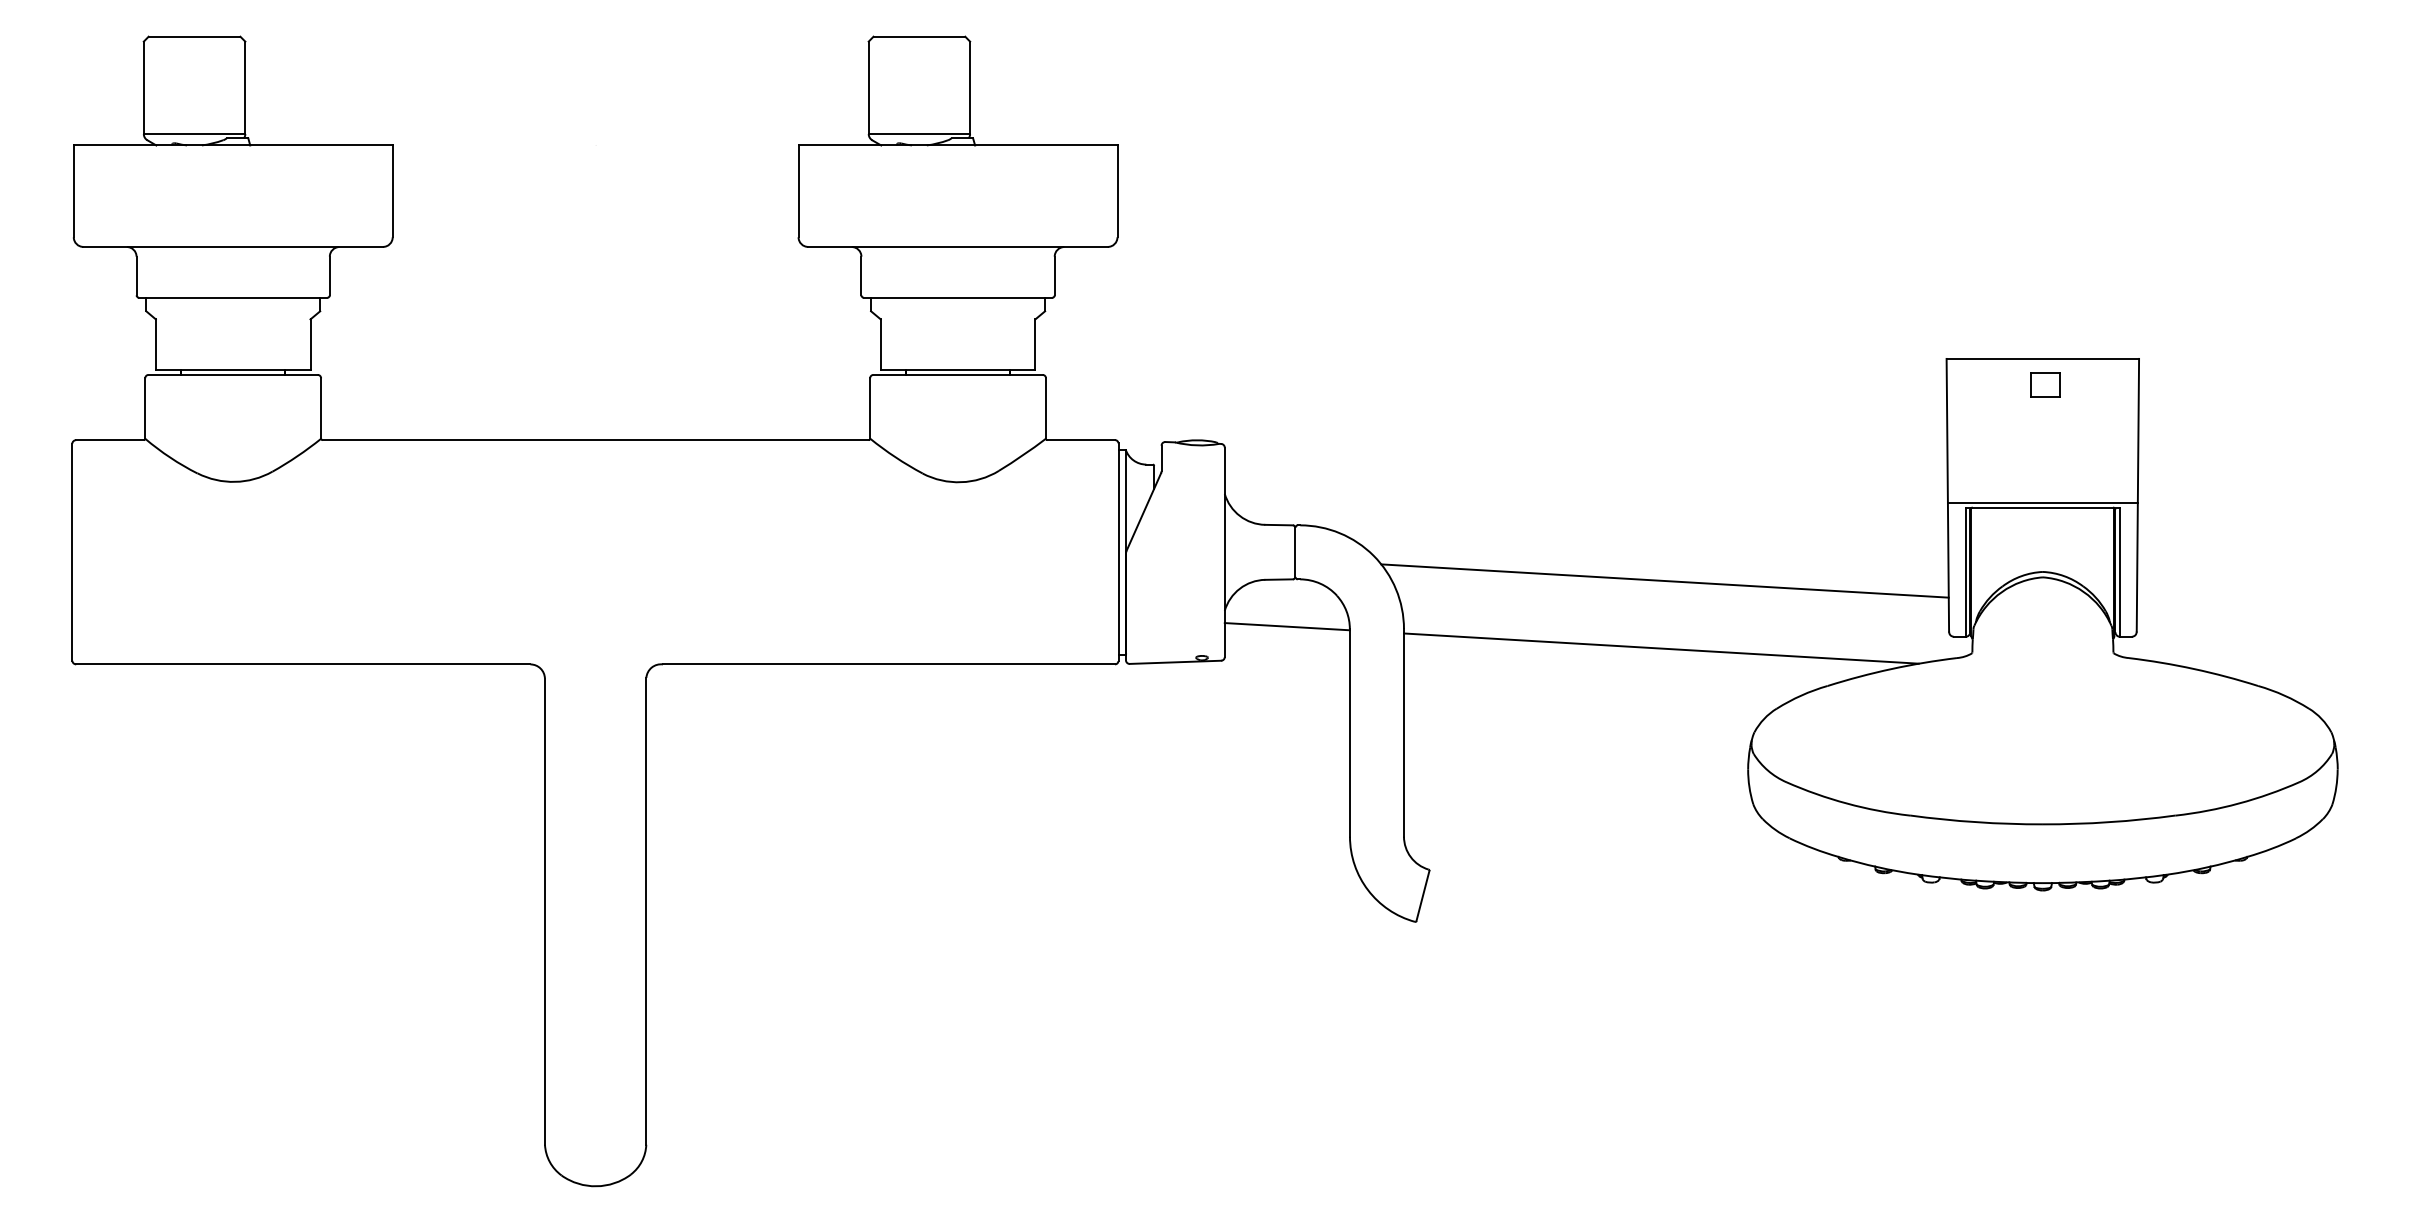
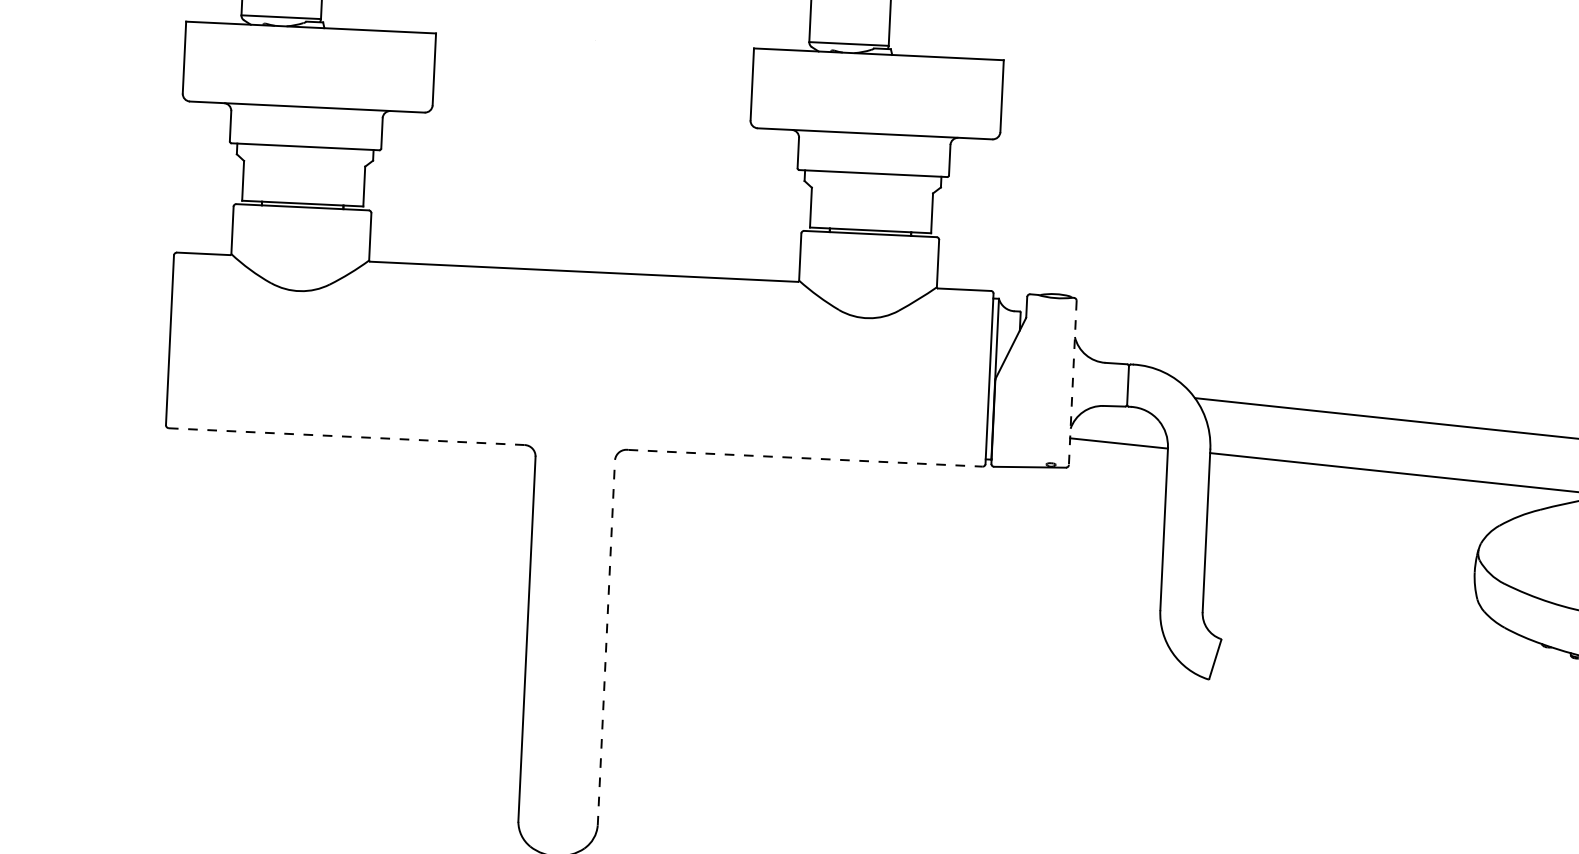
line: (1224, 552) -> (1072, 383), solid -> dashed
line: (303, 664) -> (346, 436), solid -> dashed
line: (889, 664) -> (805, 458), solid -> dashed
line: (646, 910) -> (606, 642), solid -> dashed

